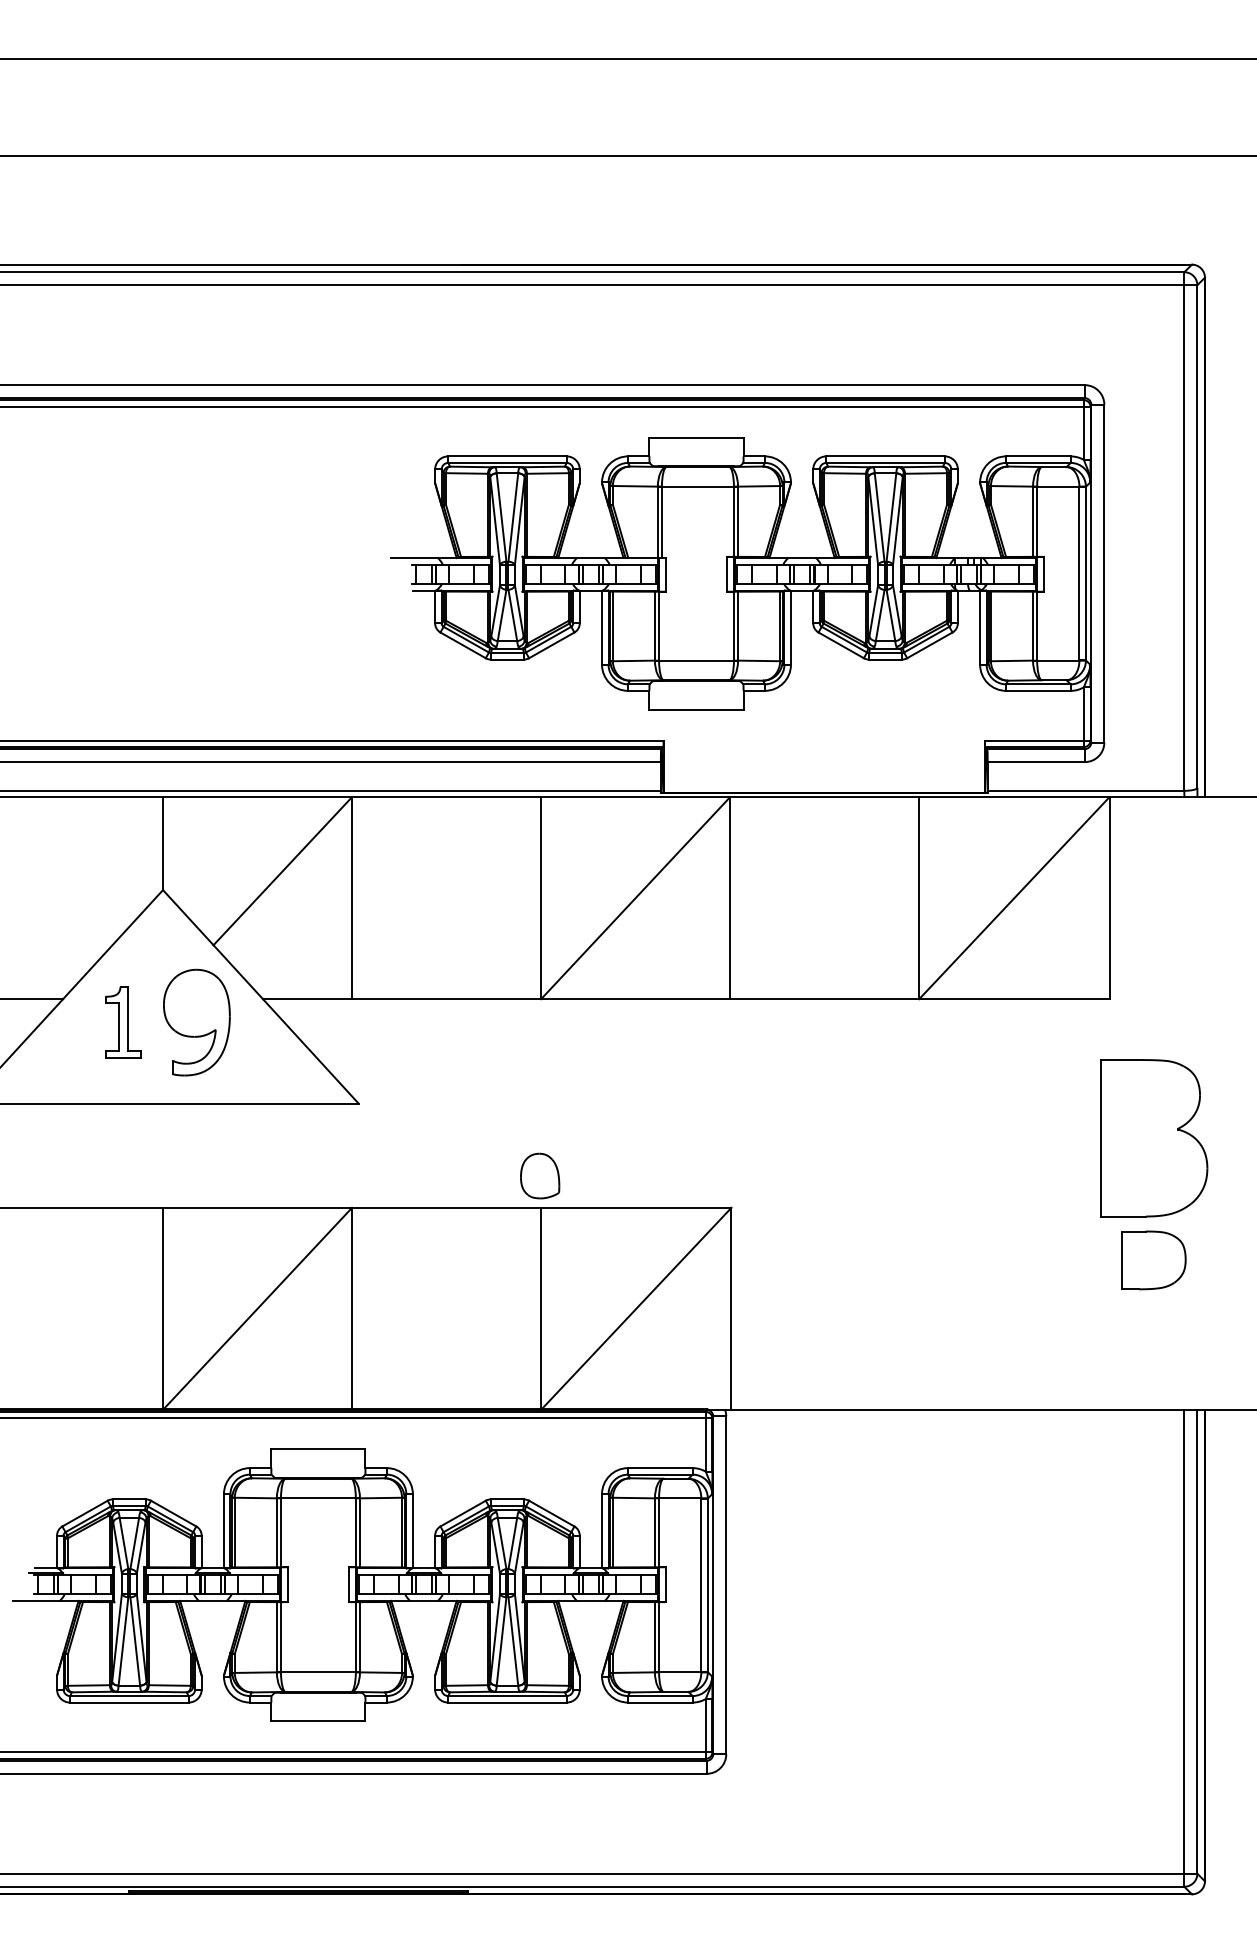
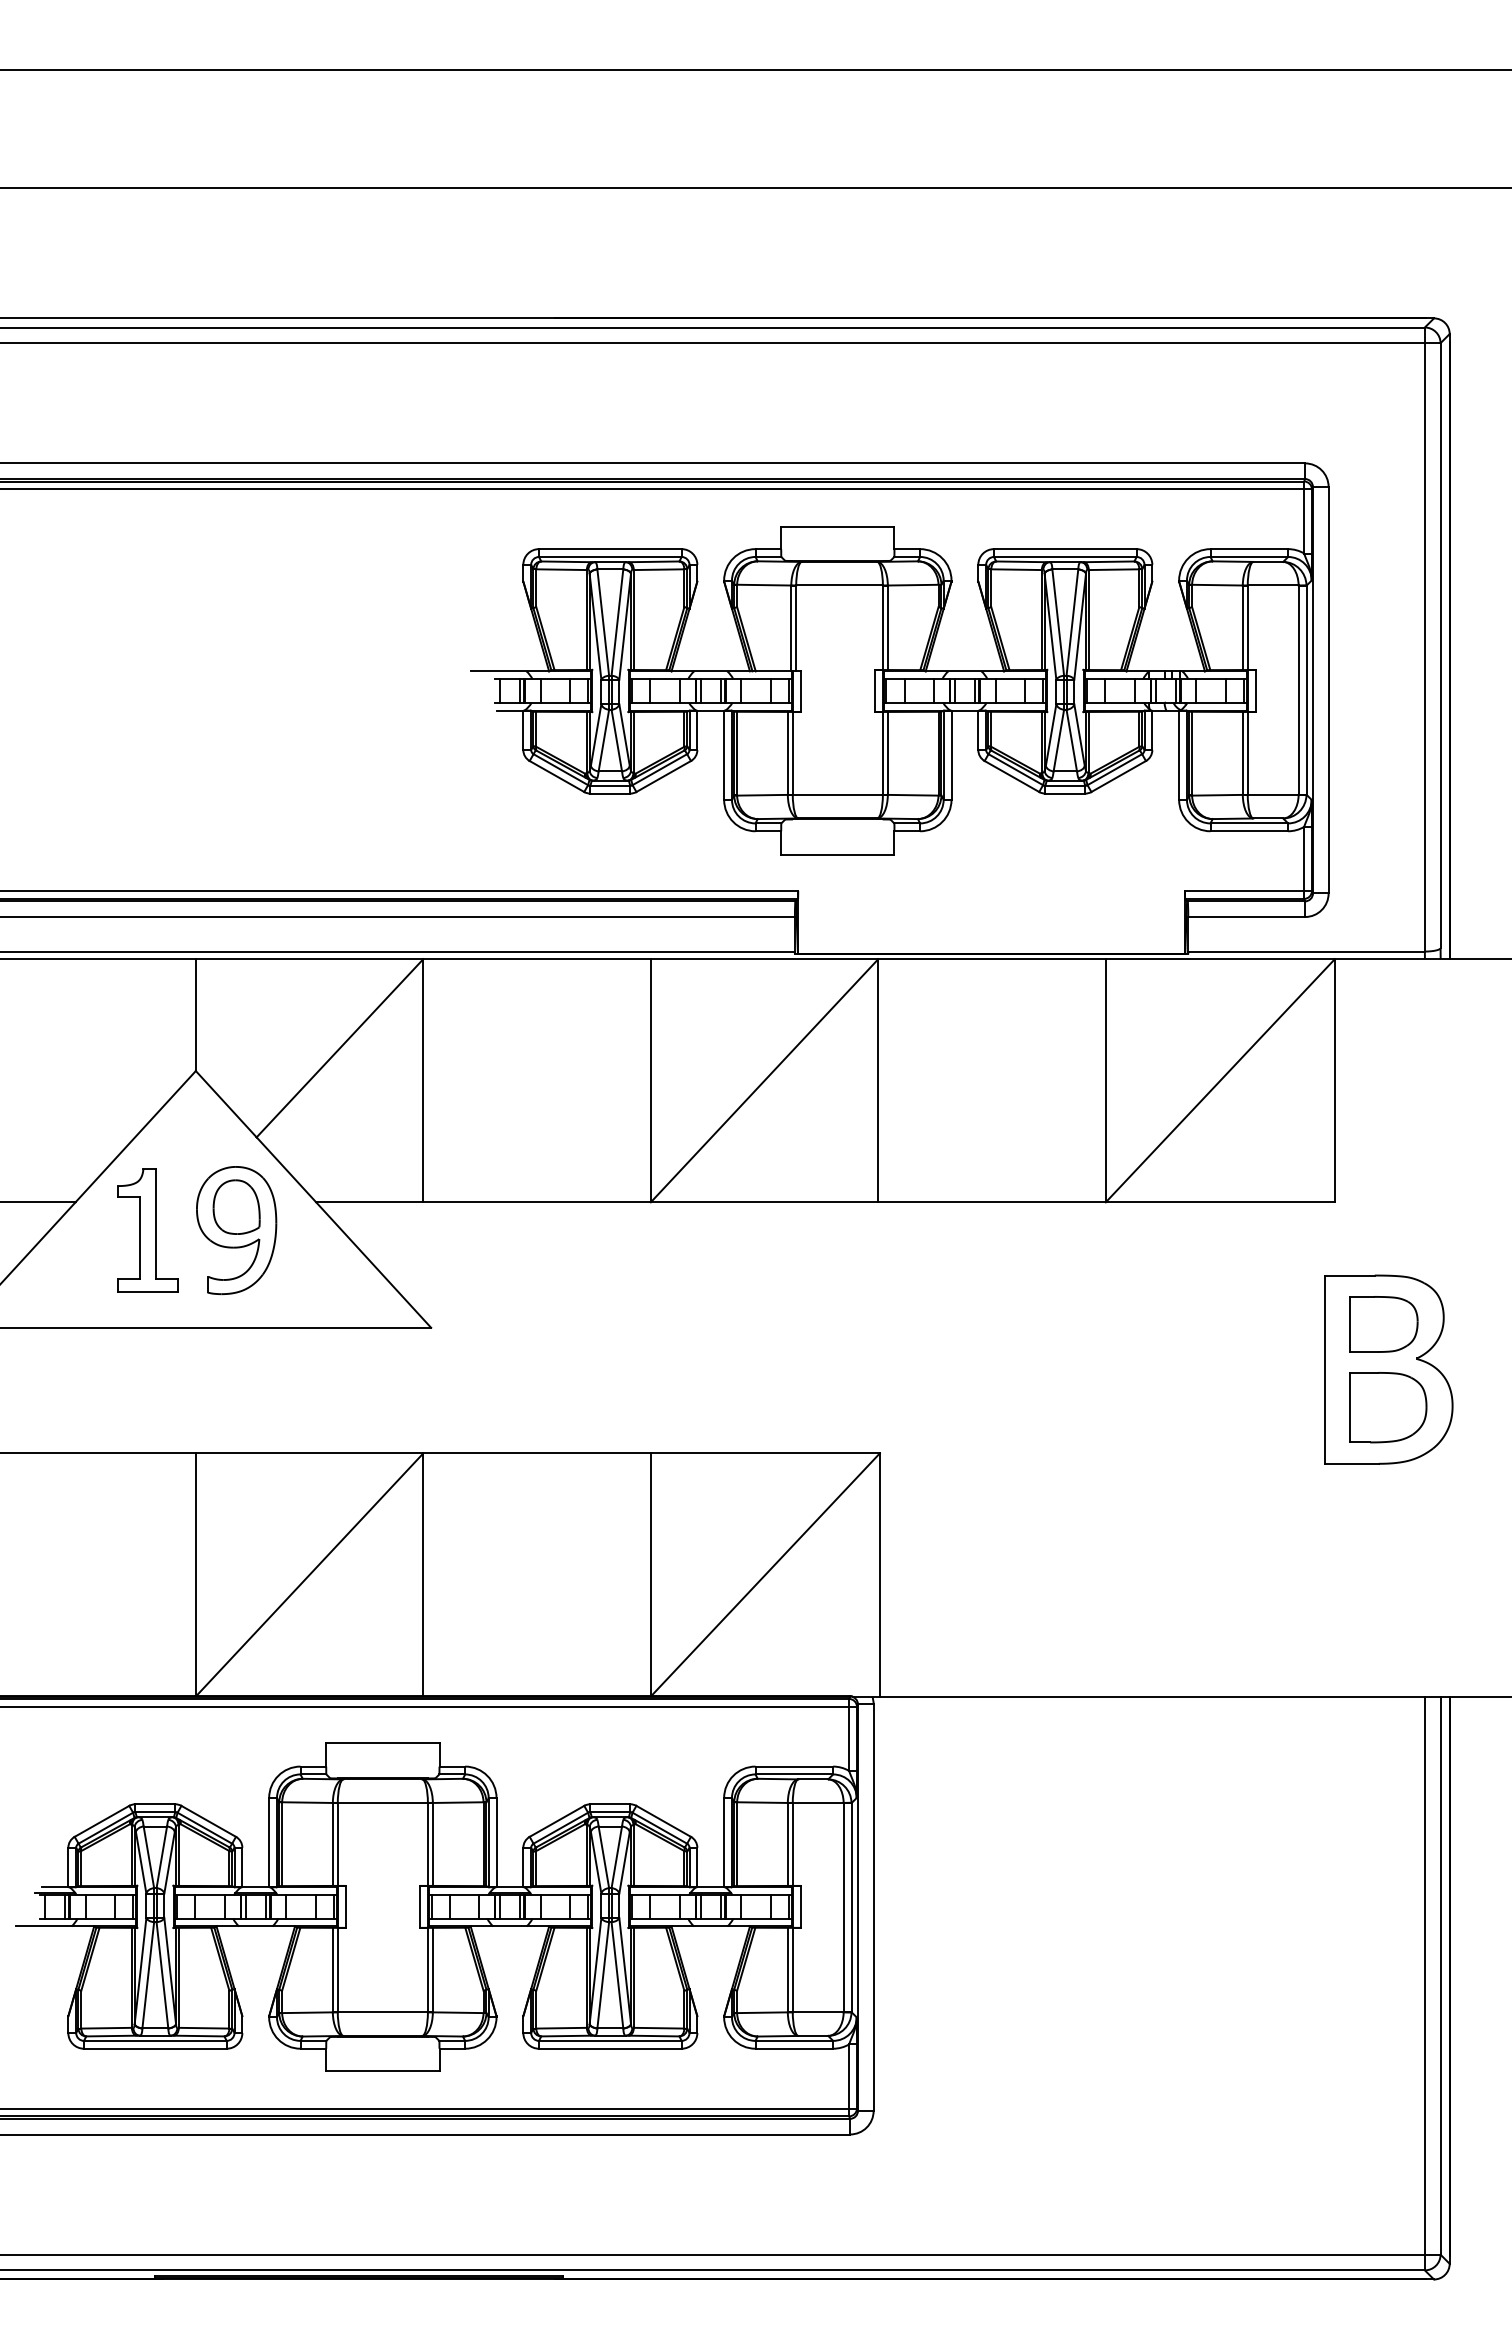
part: (122, 1022) -> (147, 1230), size x1.43
part: (1149, 1100) -> (1383, 1324), added
part: (539, 1175) -> (236, 1206), moved
part: (1154, 1260) -> (1388, 1407), moved

